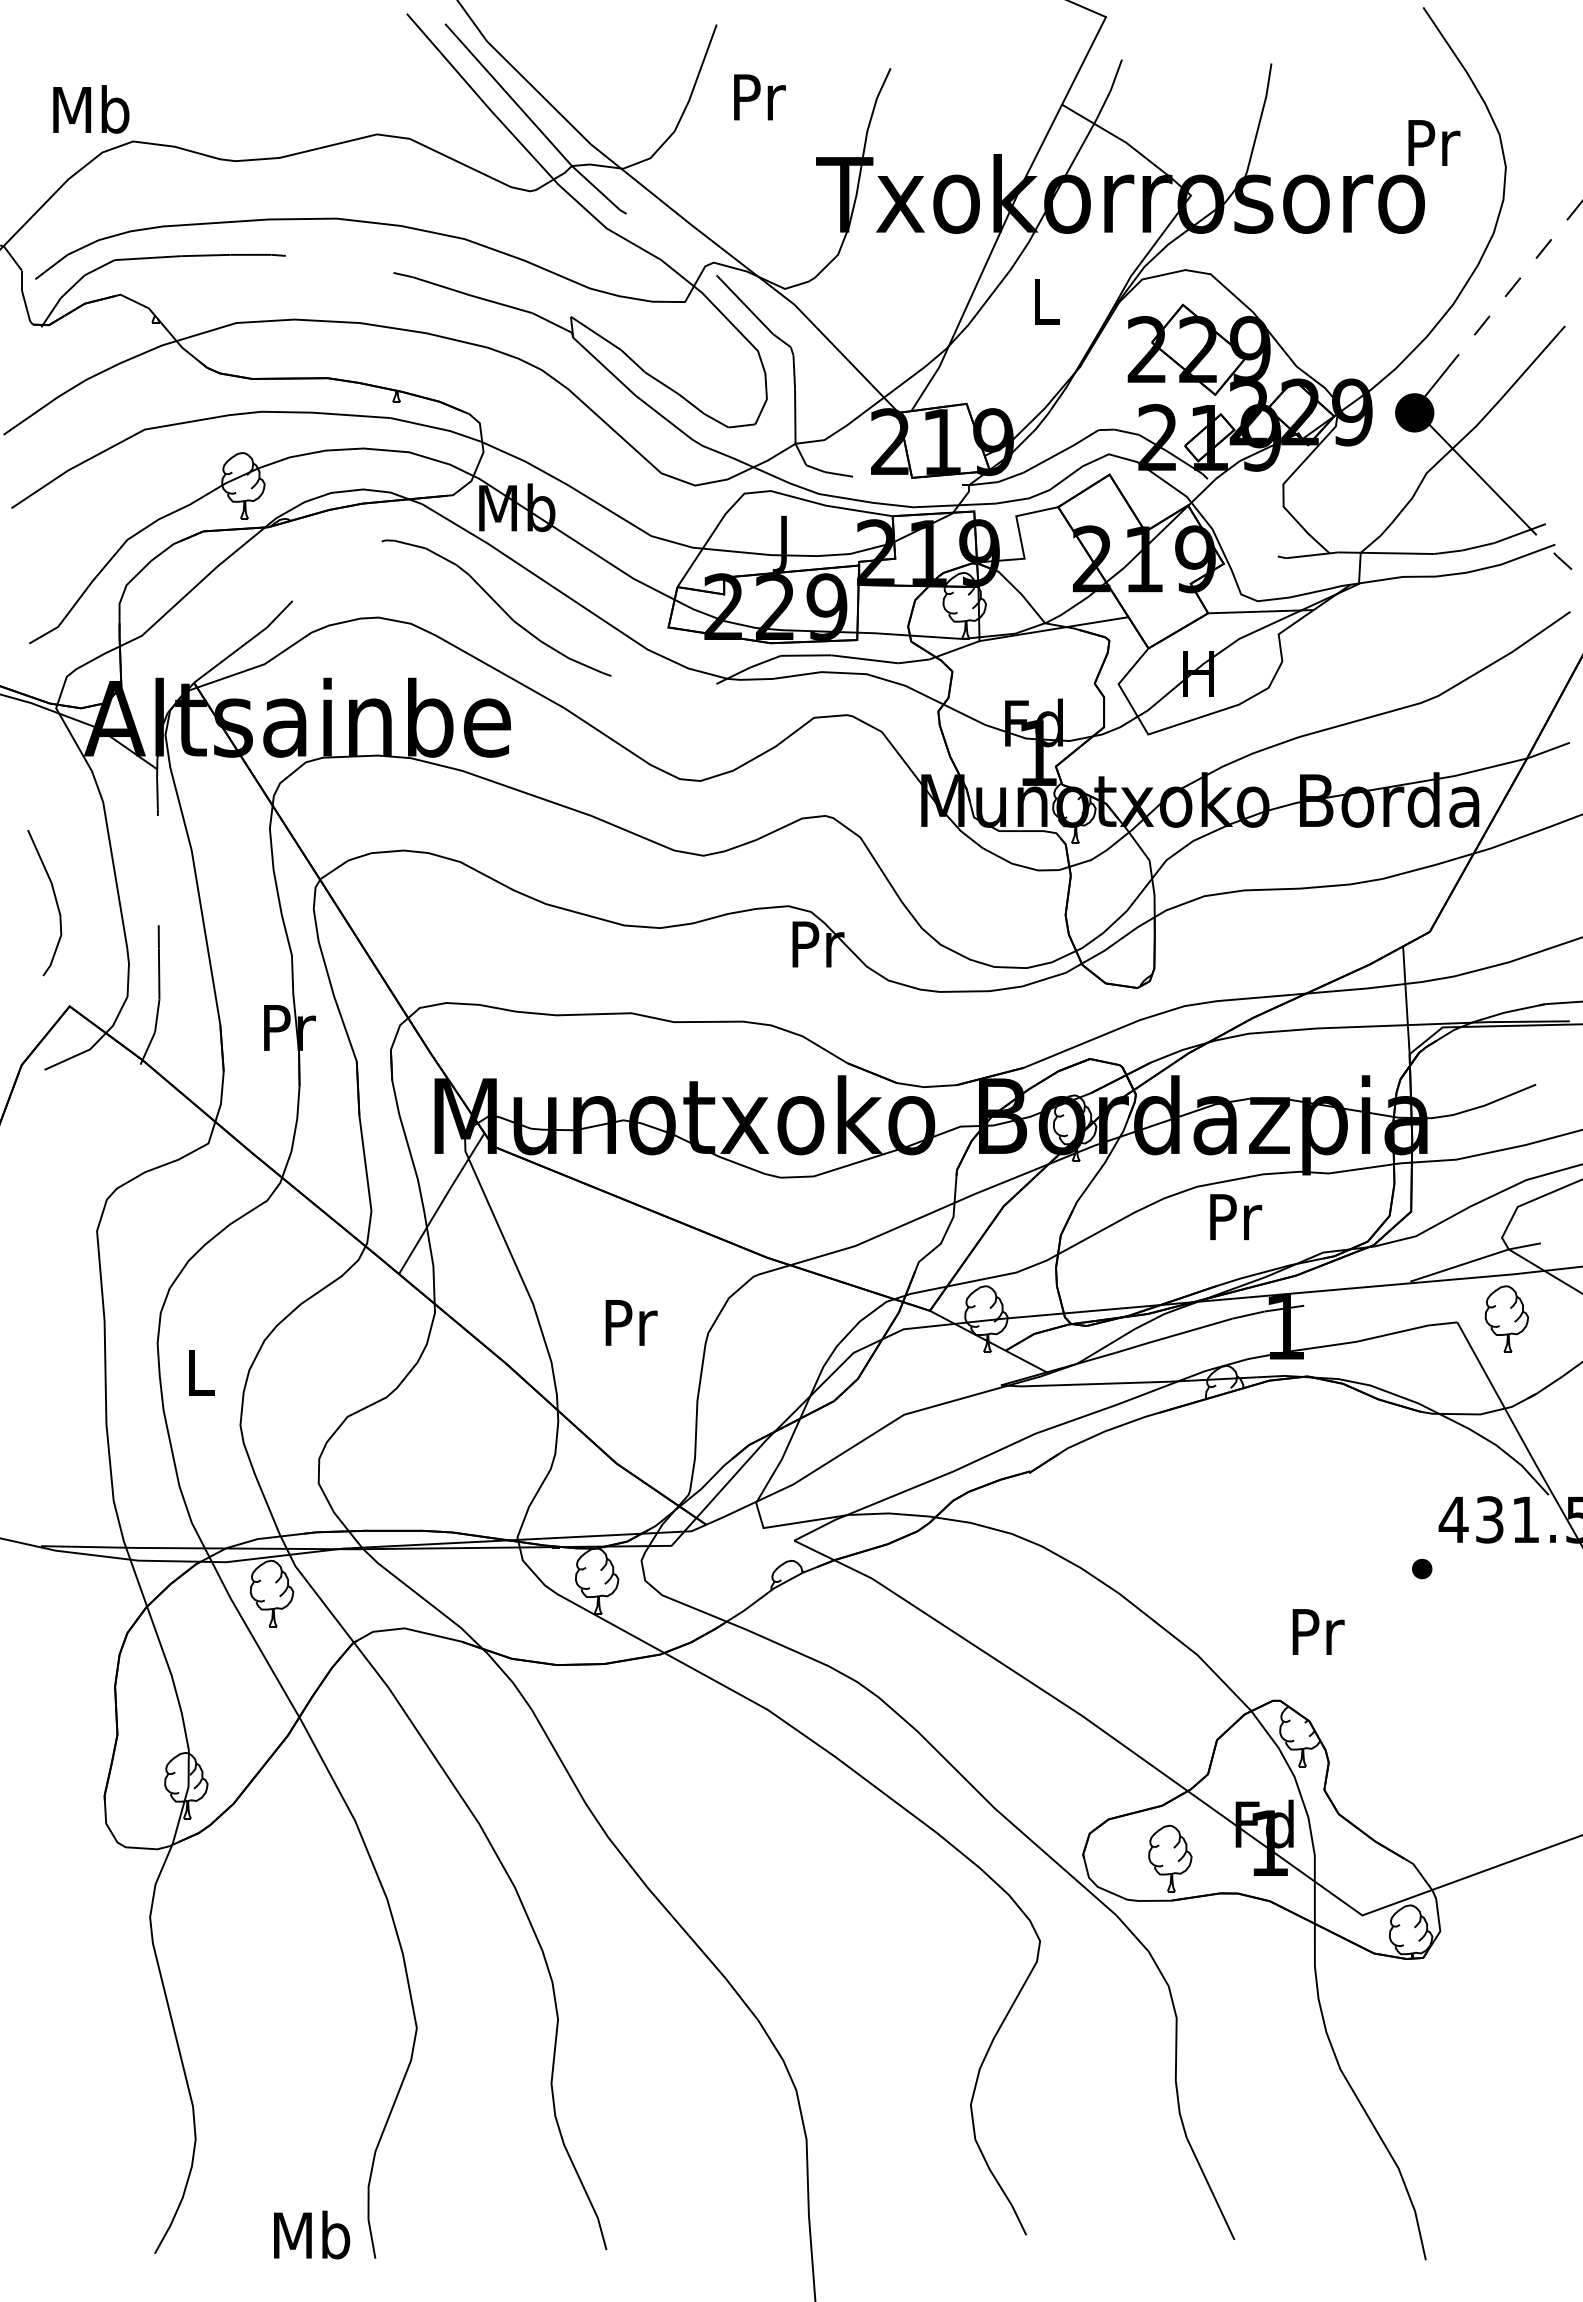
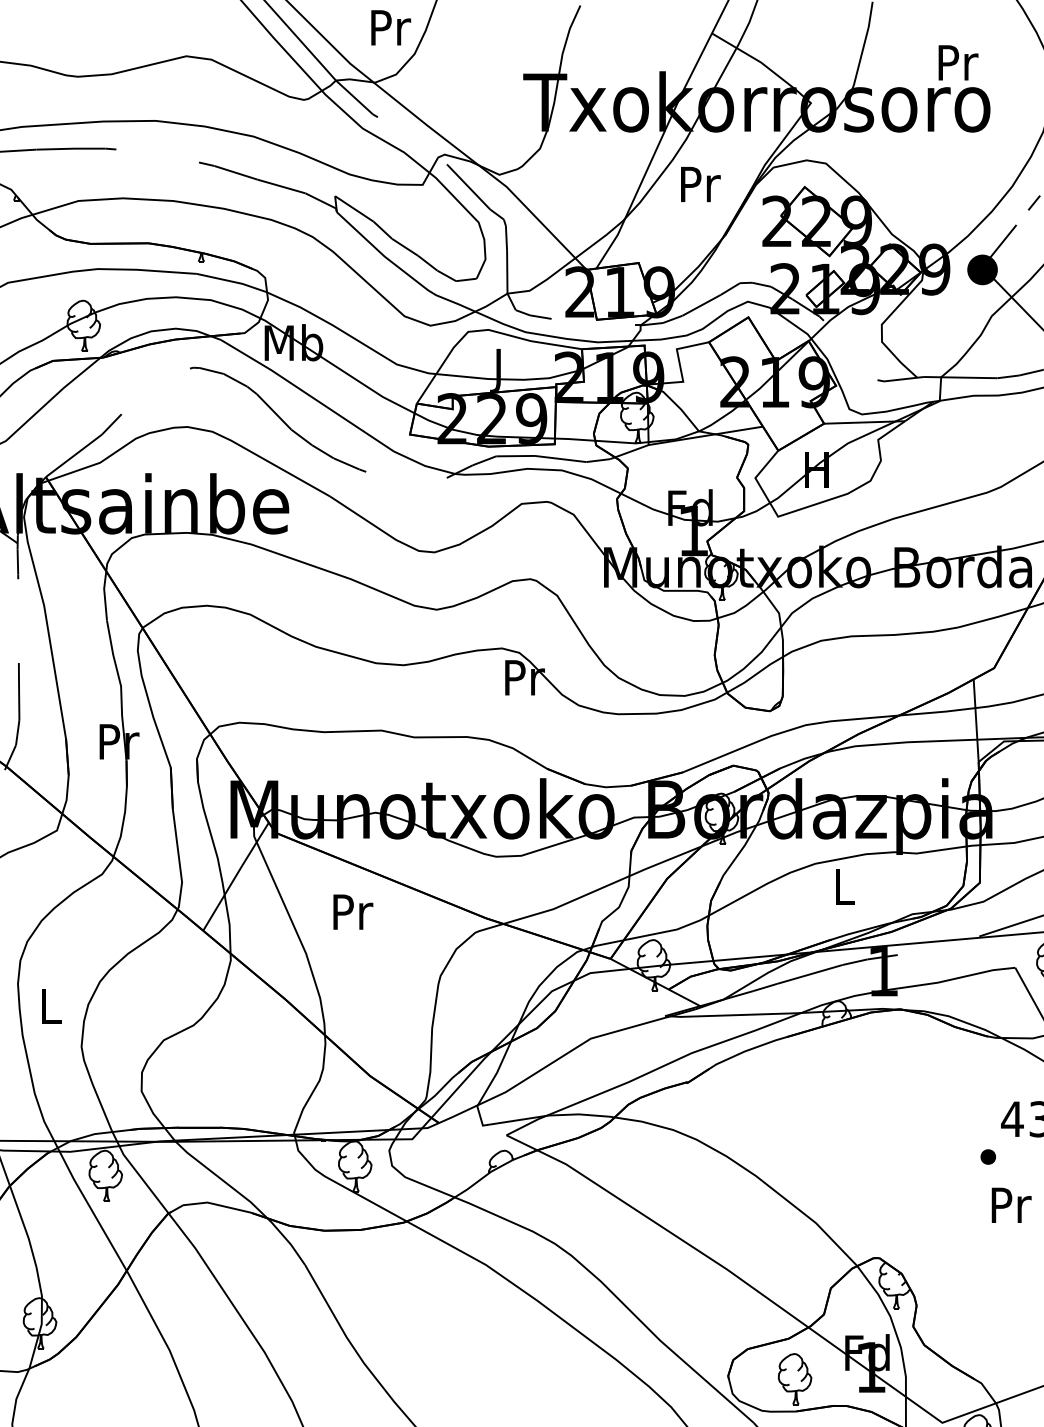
text: (759, 97) -> (390, 27), moved
text: (1434, 142) -> (958, 62), moved
text: (1047, 301) -> (700, 184), L -> Pr
text: (1236, 1217) -> (845, 887), Pr -> L
text: (631, 1322) -> (353, 911), moved
text: (1318, 1631) -> (1011, 1204), moved

